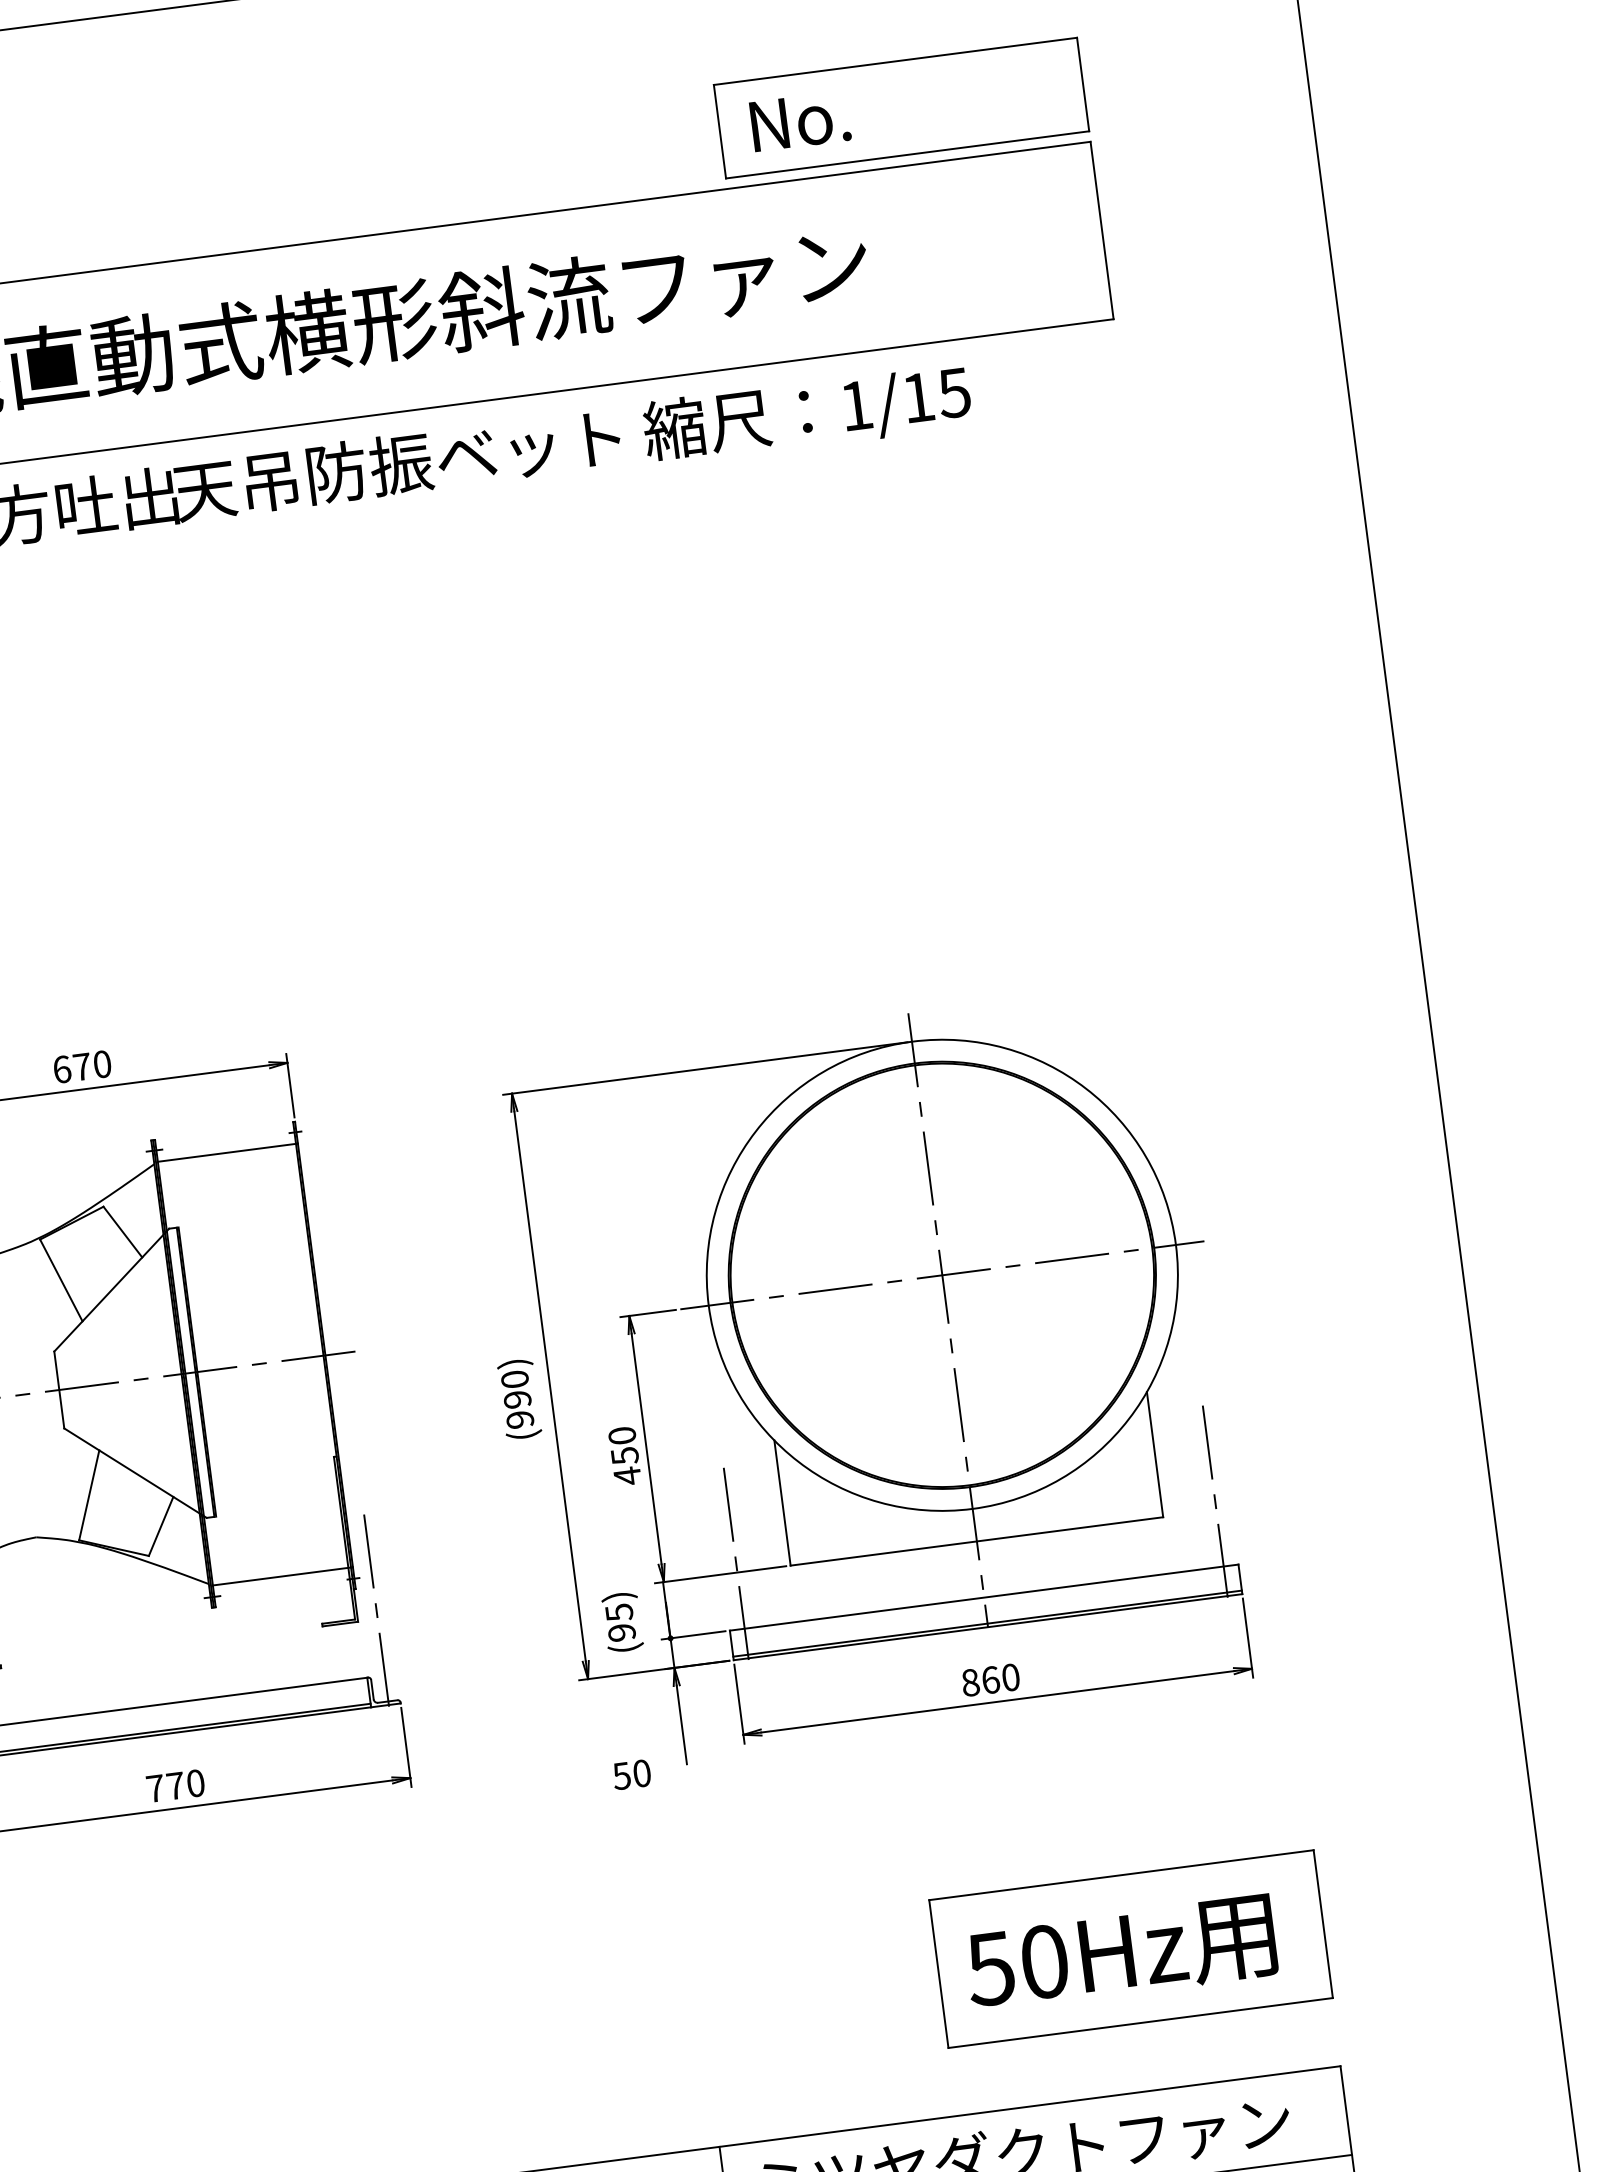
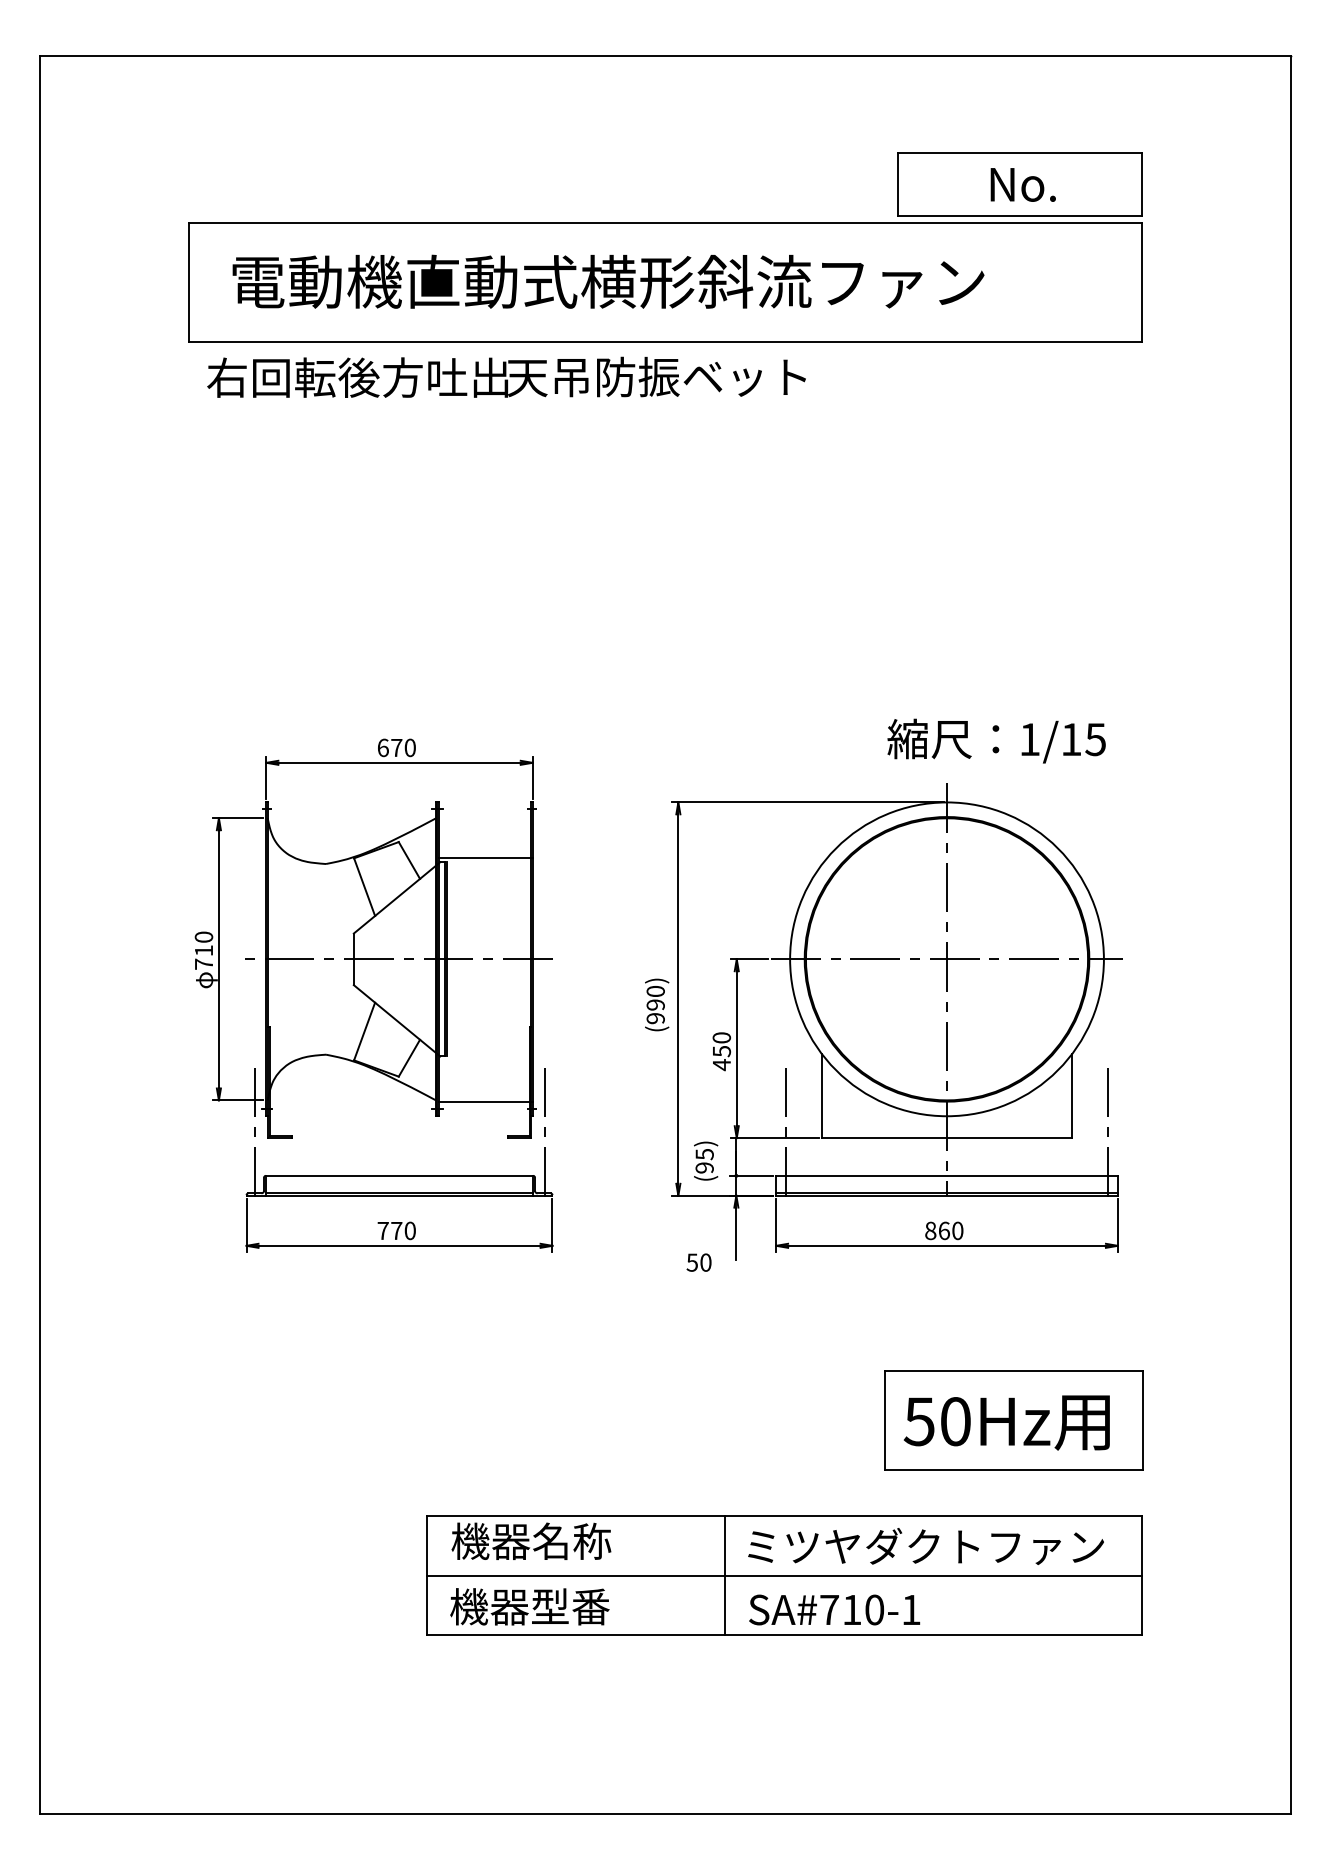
text: (799, 120) -> (1022, 184), moved
text: (806, 413) -> (996, 740), moved
line: (227, 1153) -> (485, 858), moved

